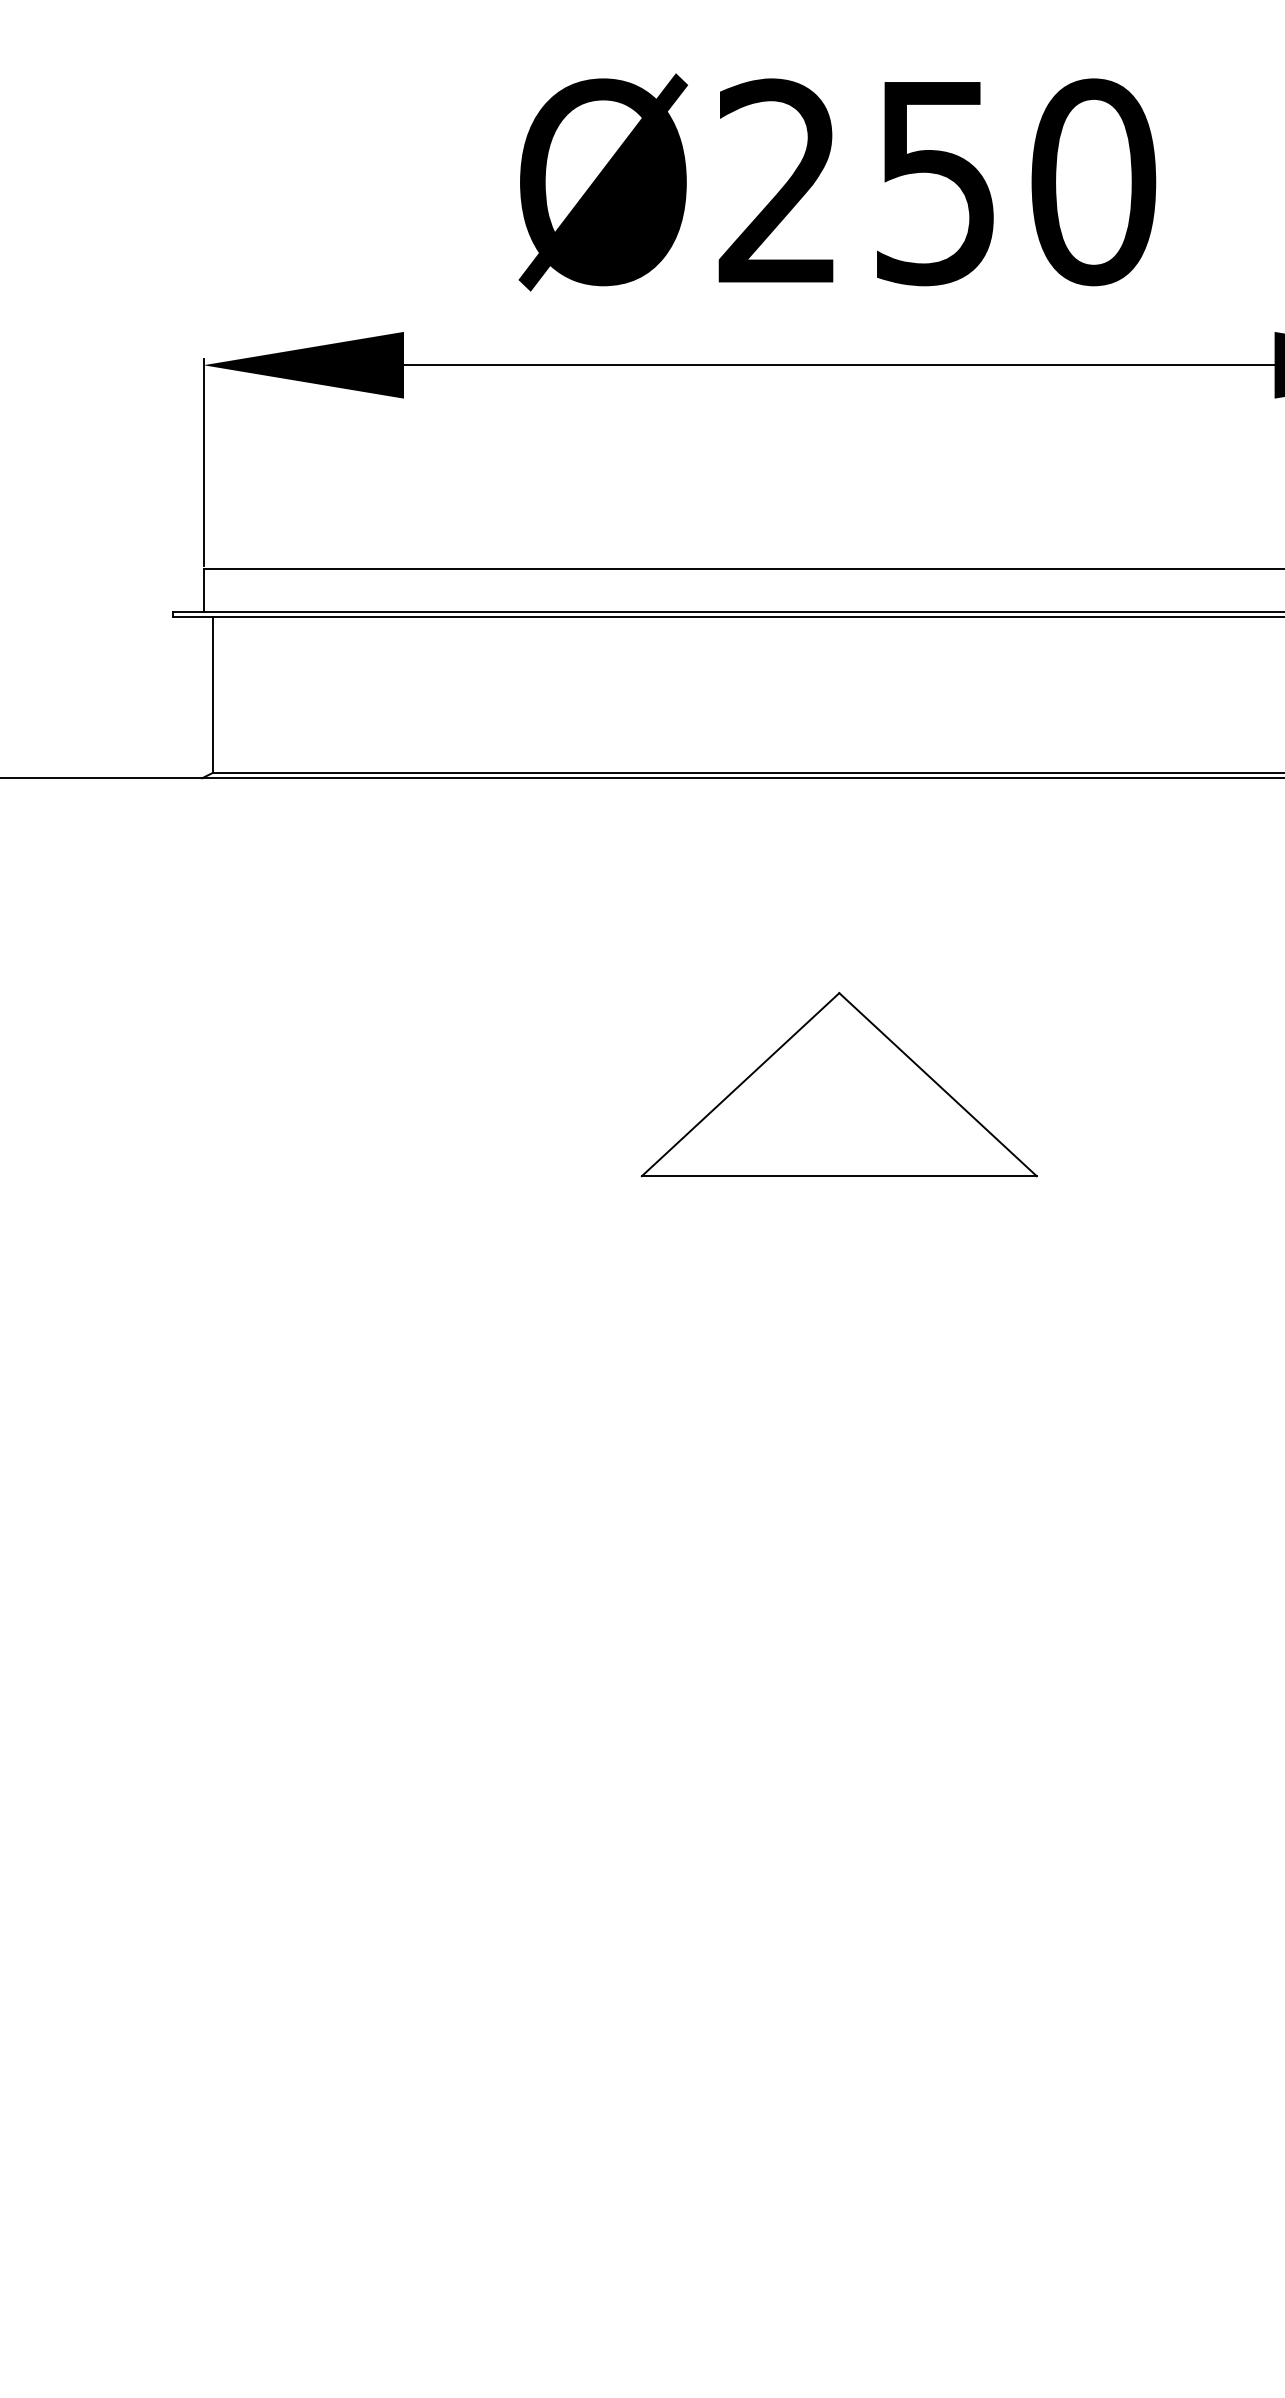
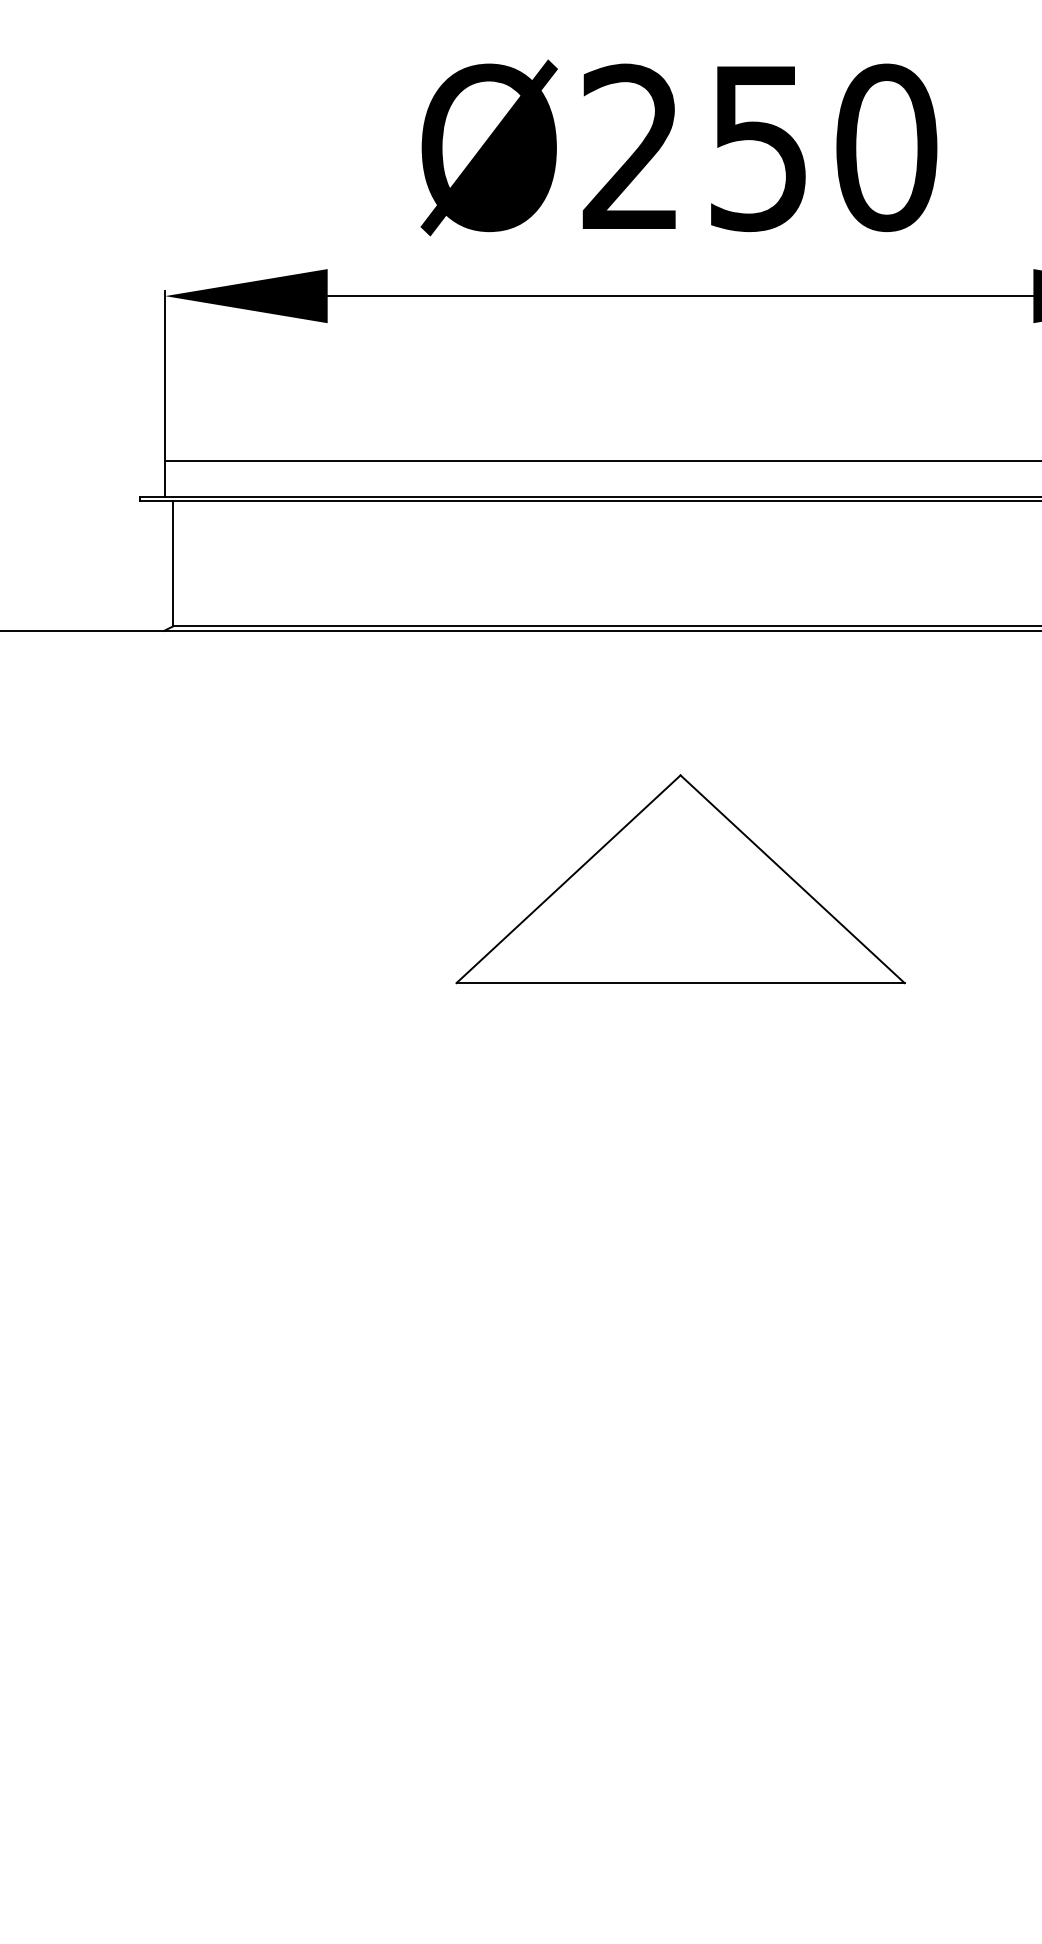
part: (839, 1084) -> (680, 879), size x1.4

